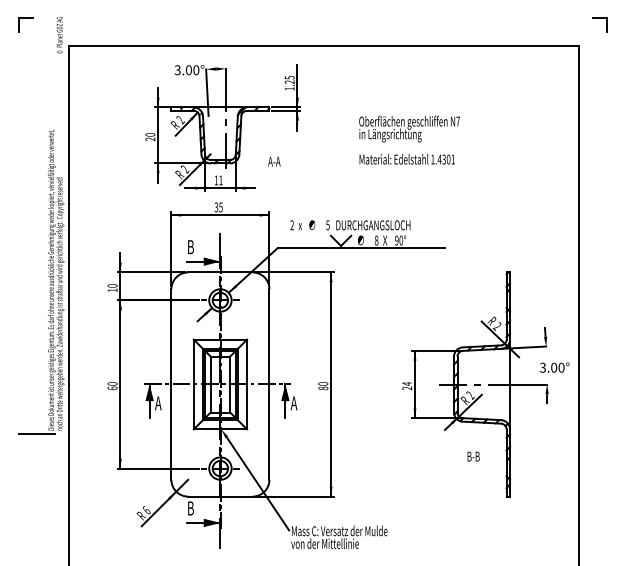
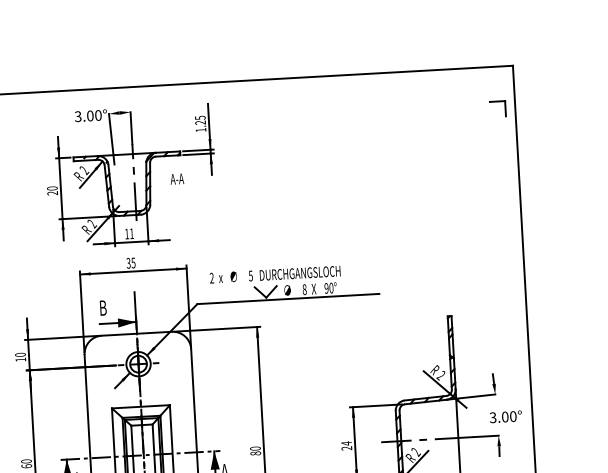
part: (599, 24) -> (497, 108), moved
part: (409, 139) -> (334, 177), removed
text: (274, 161) -> (177, 178), moved

